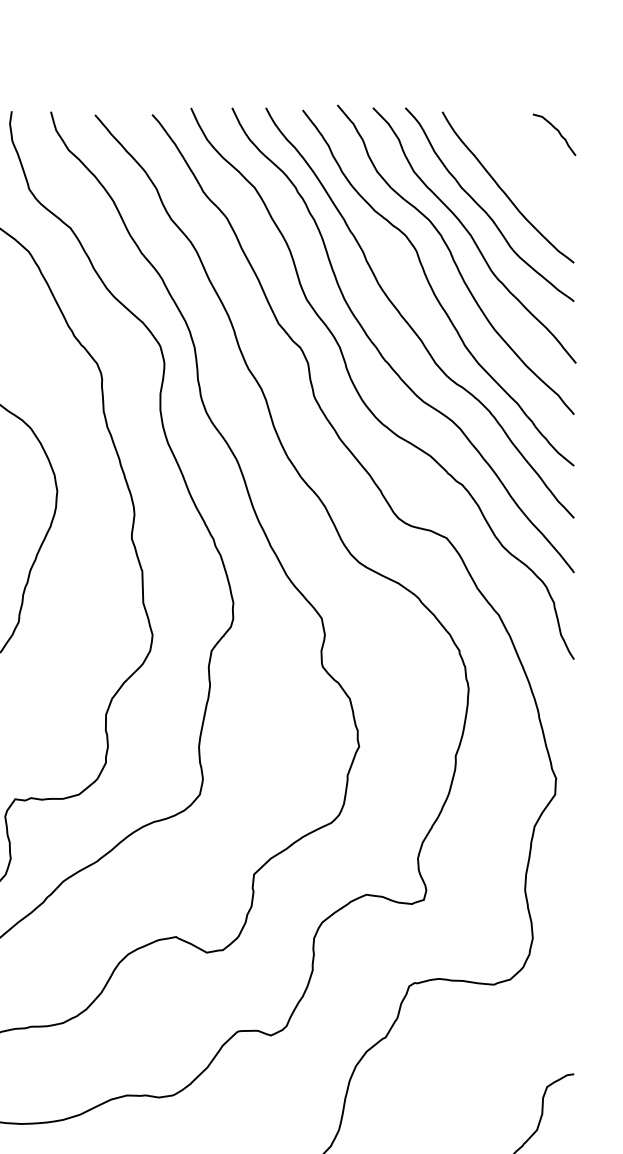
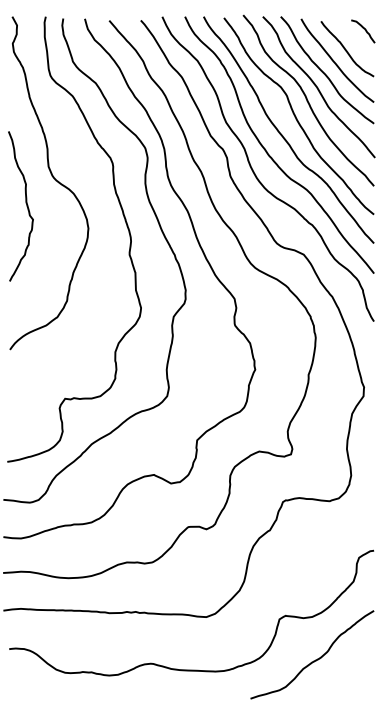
curve: (524, 167) -> (346, 49), added

